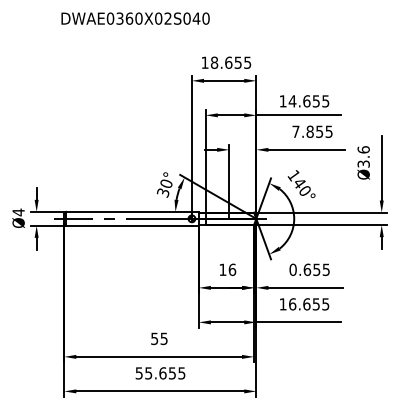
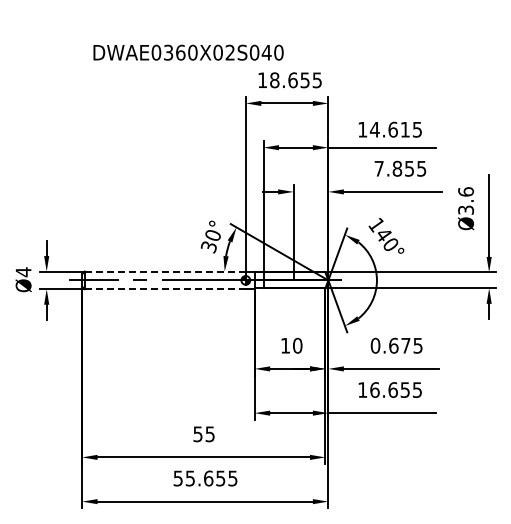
text: (135, 18) -> (188, 52), moved
text: (315, 101) -> (404, 129), 14.655 -> 14.615
line: (129, 211) -> (165, 271), solid -> dashed
line: (129, 225) -> (165, 289), solid -> dashed
text: (232, 269) -> (297, 345), 16 -> 10
text: (316, 269) -> (405, 345), 0.655 -> 0.675

